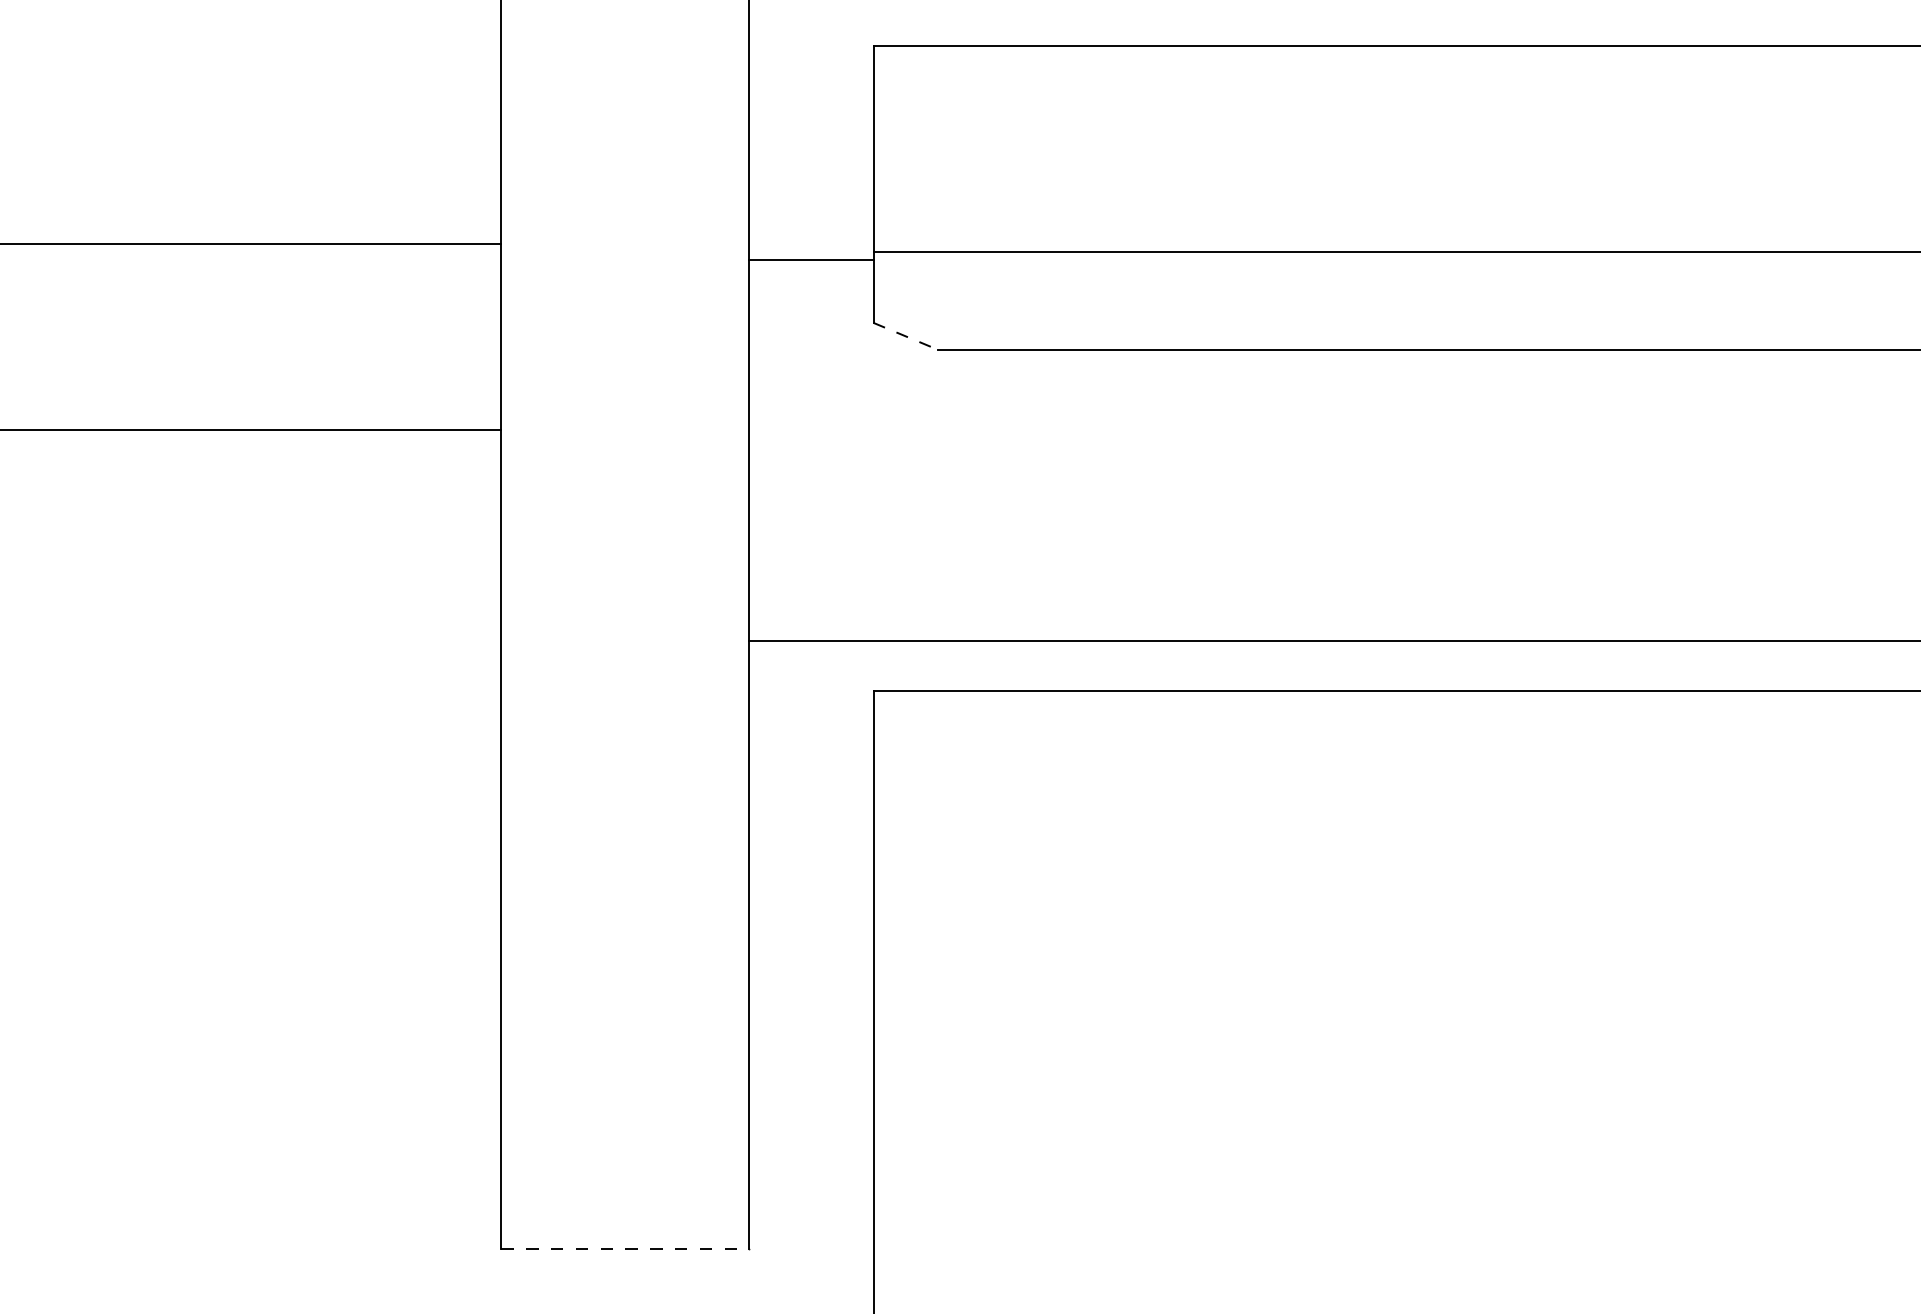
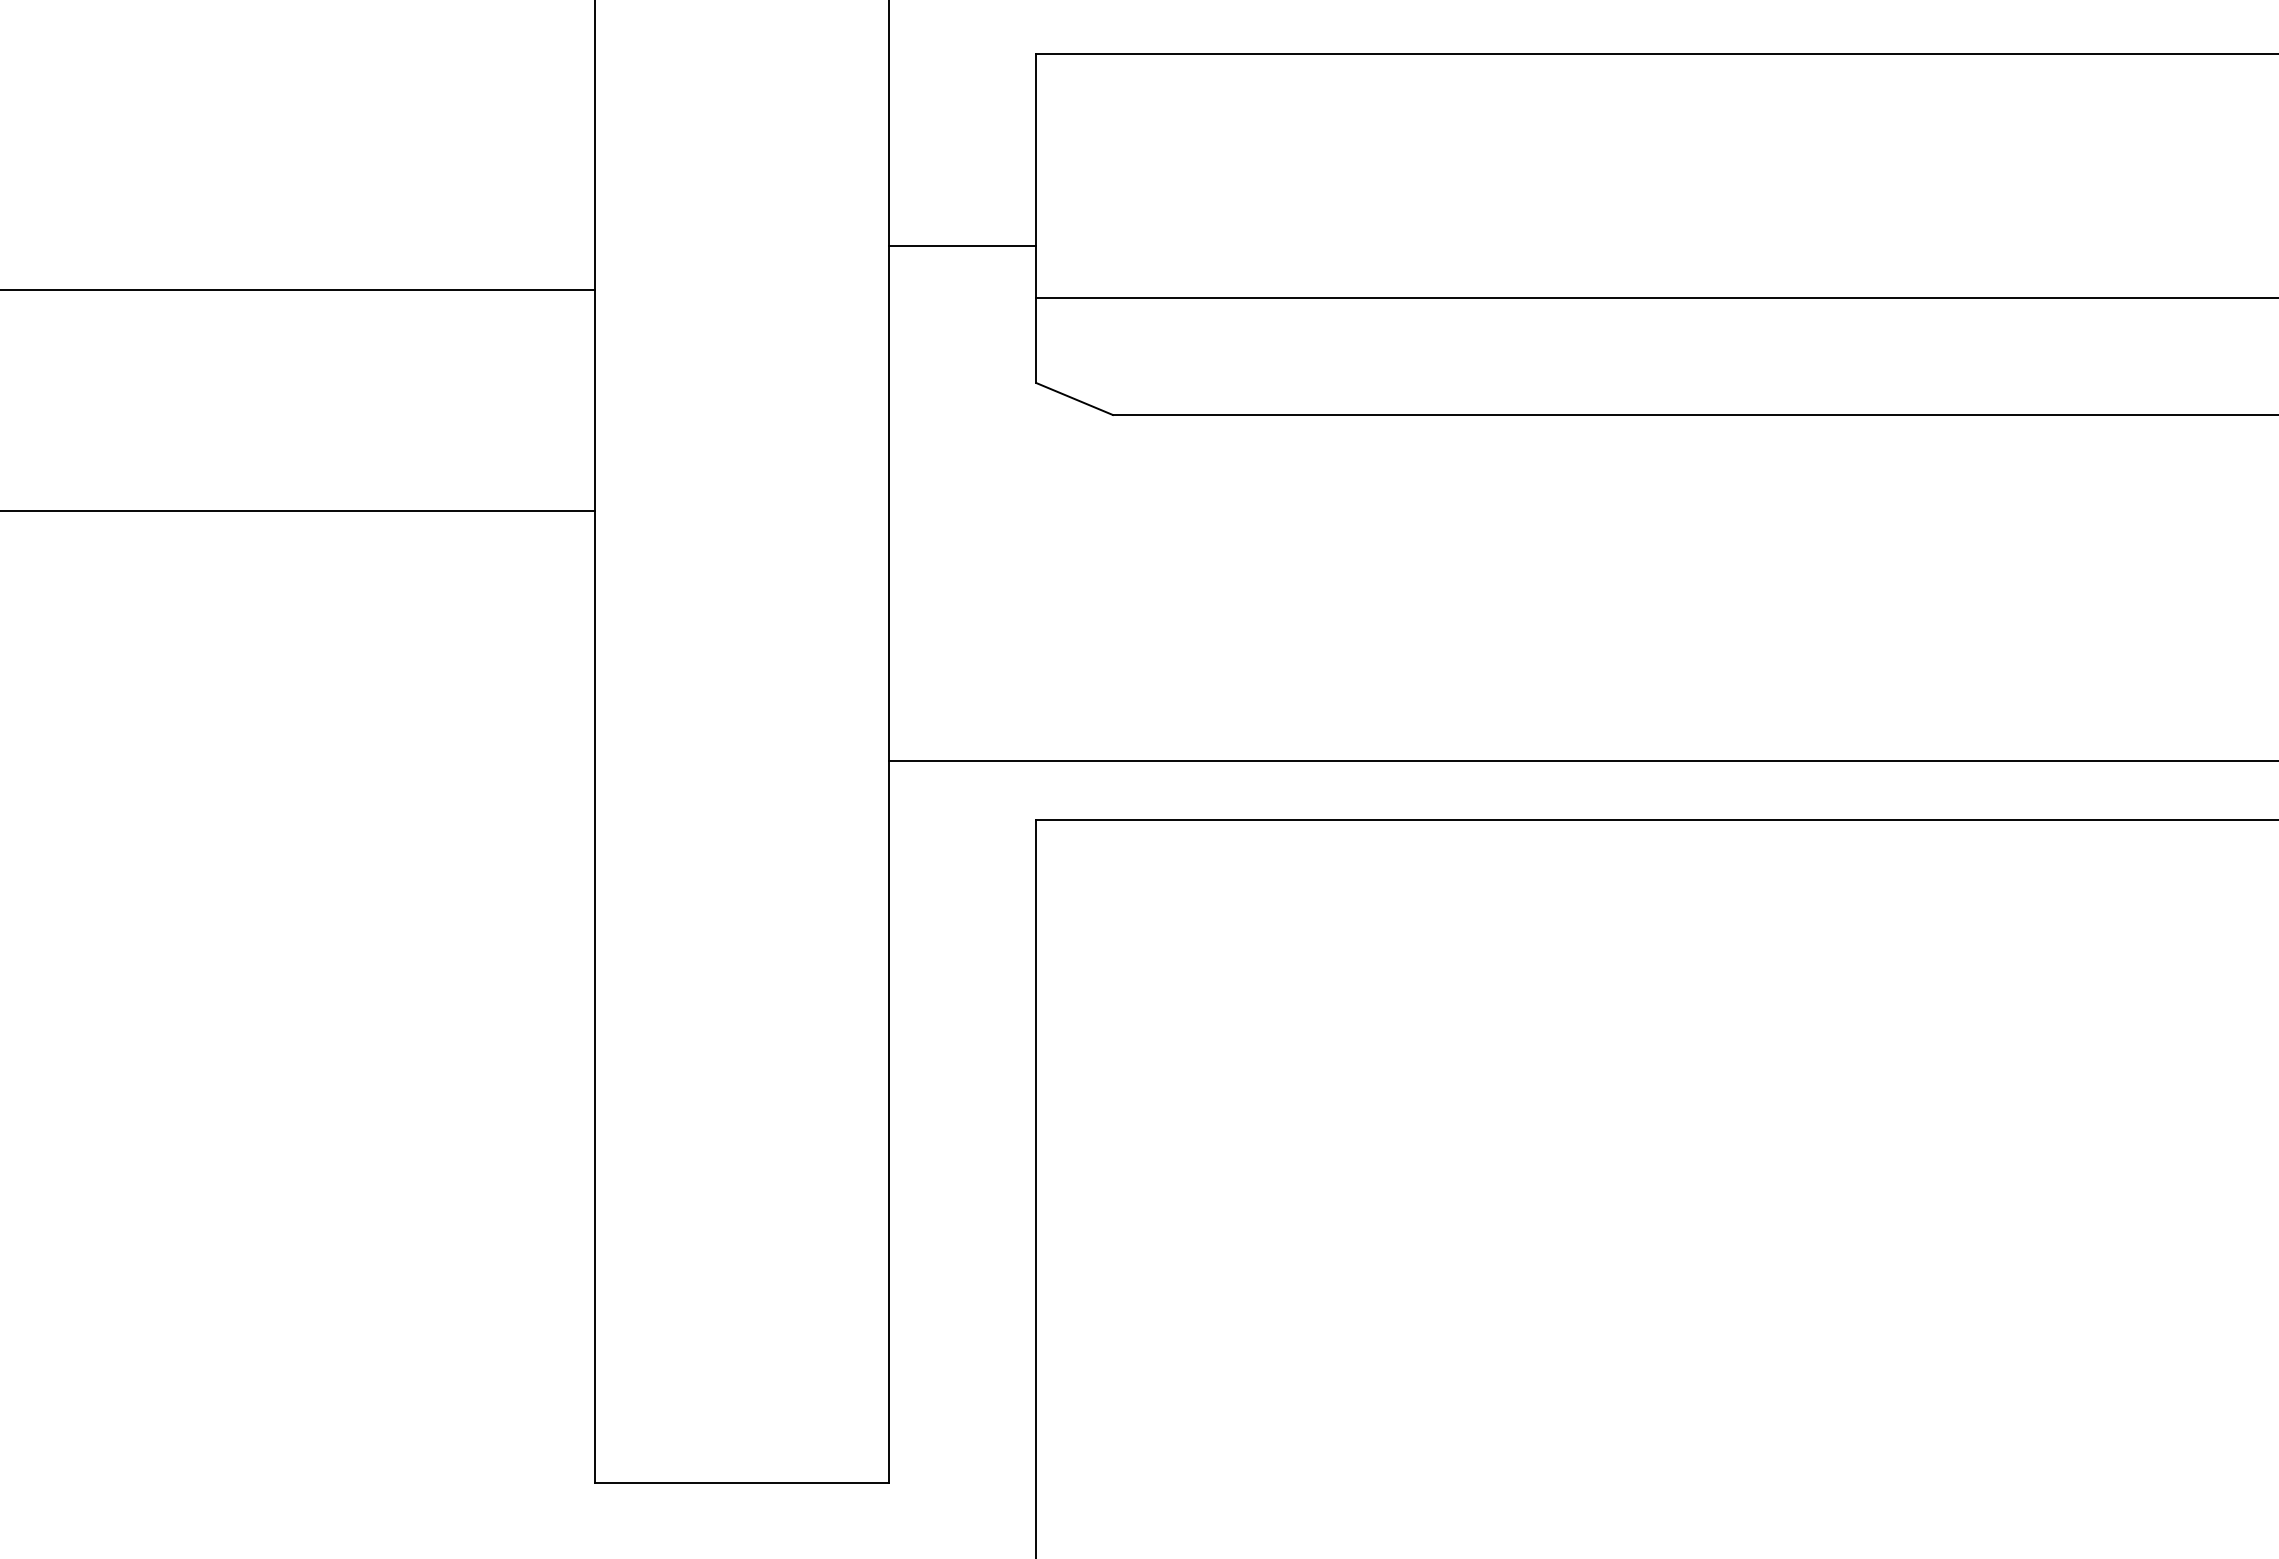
line: (811, 260) -> (962, 245), moved
line: (906, 336) -> (1075, 399), dashed -> solid
line: (625, 1249) -> (742, 1482), dashed -> solid

